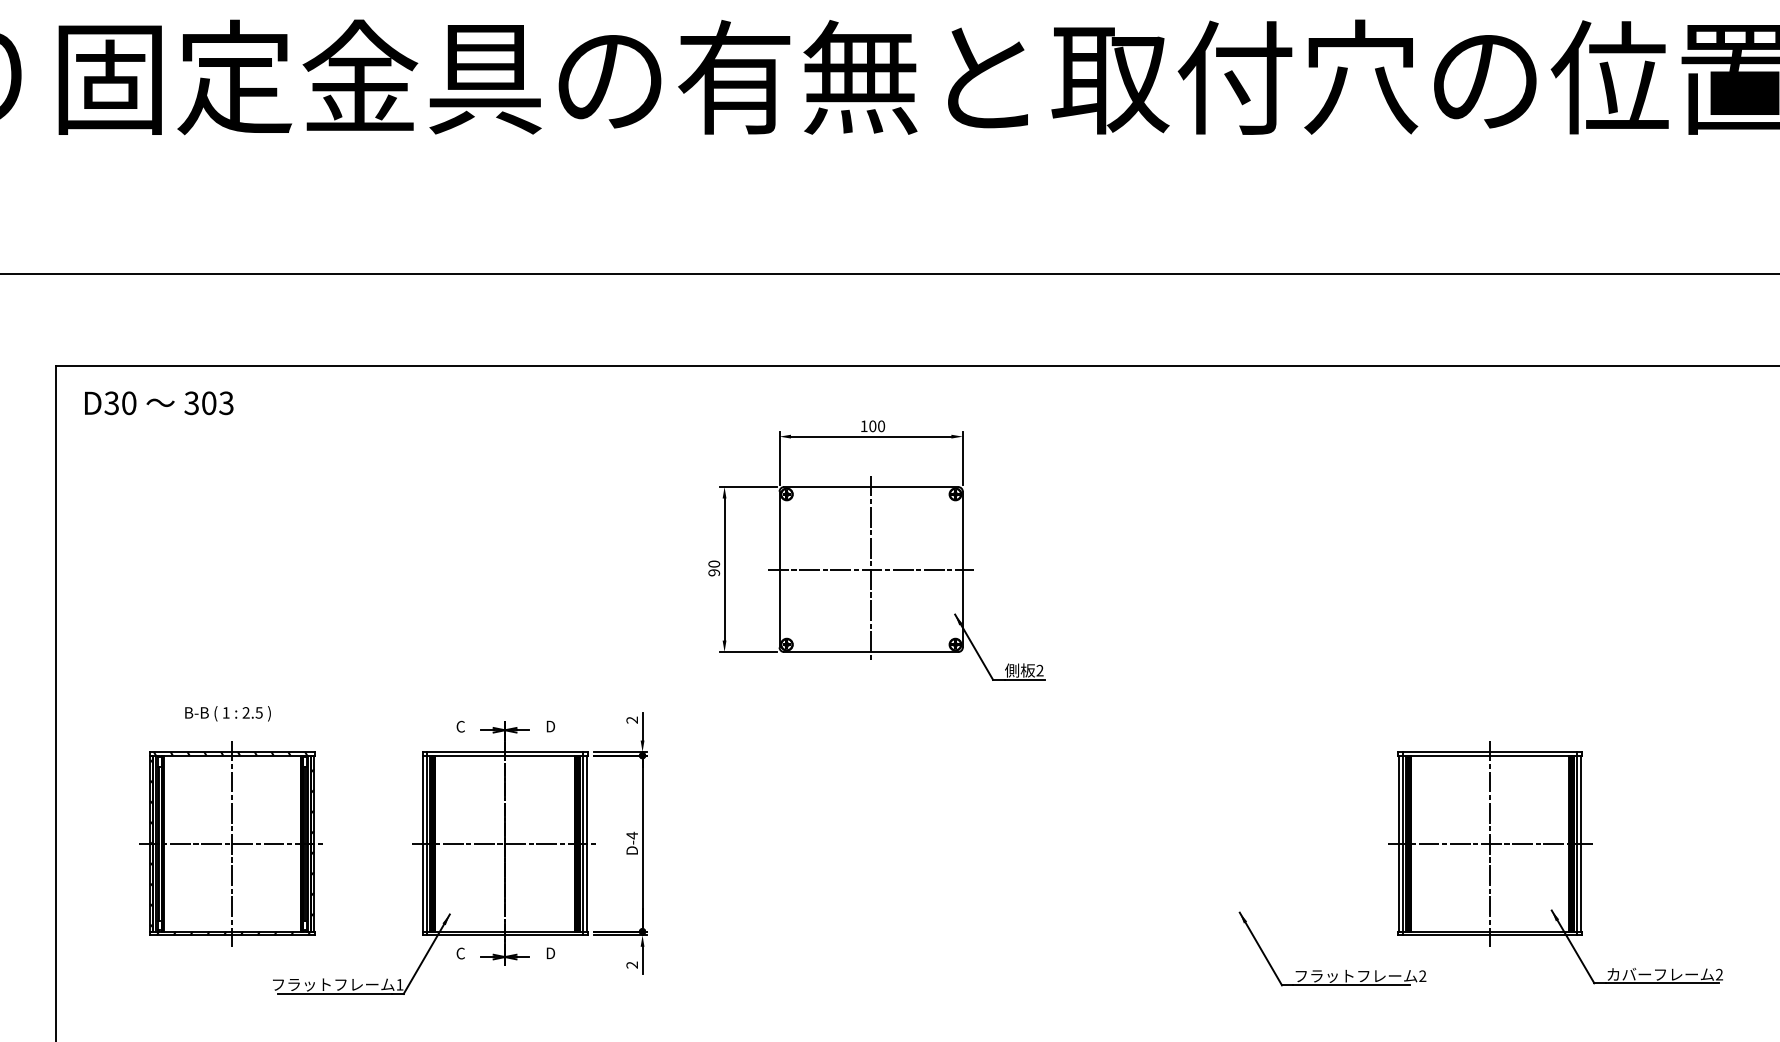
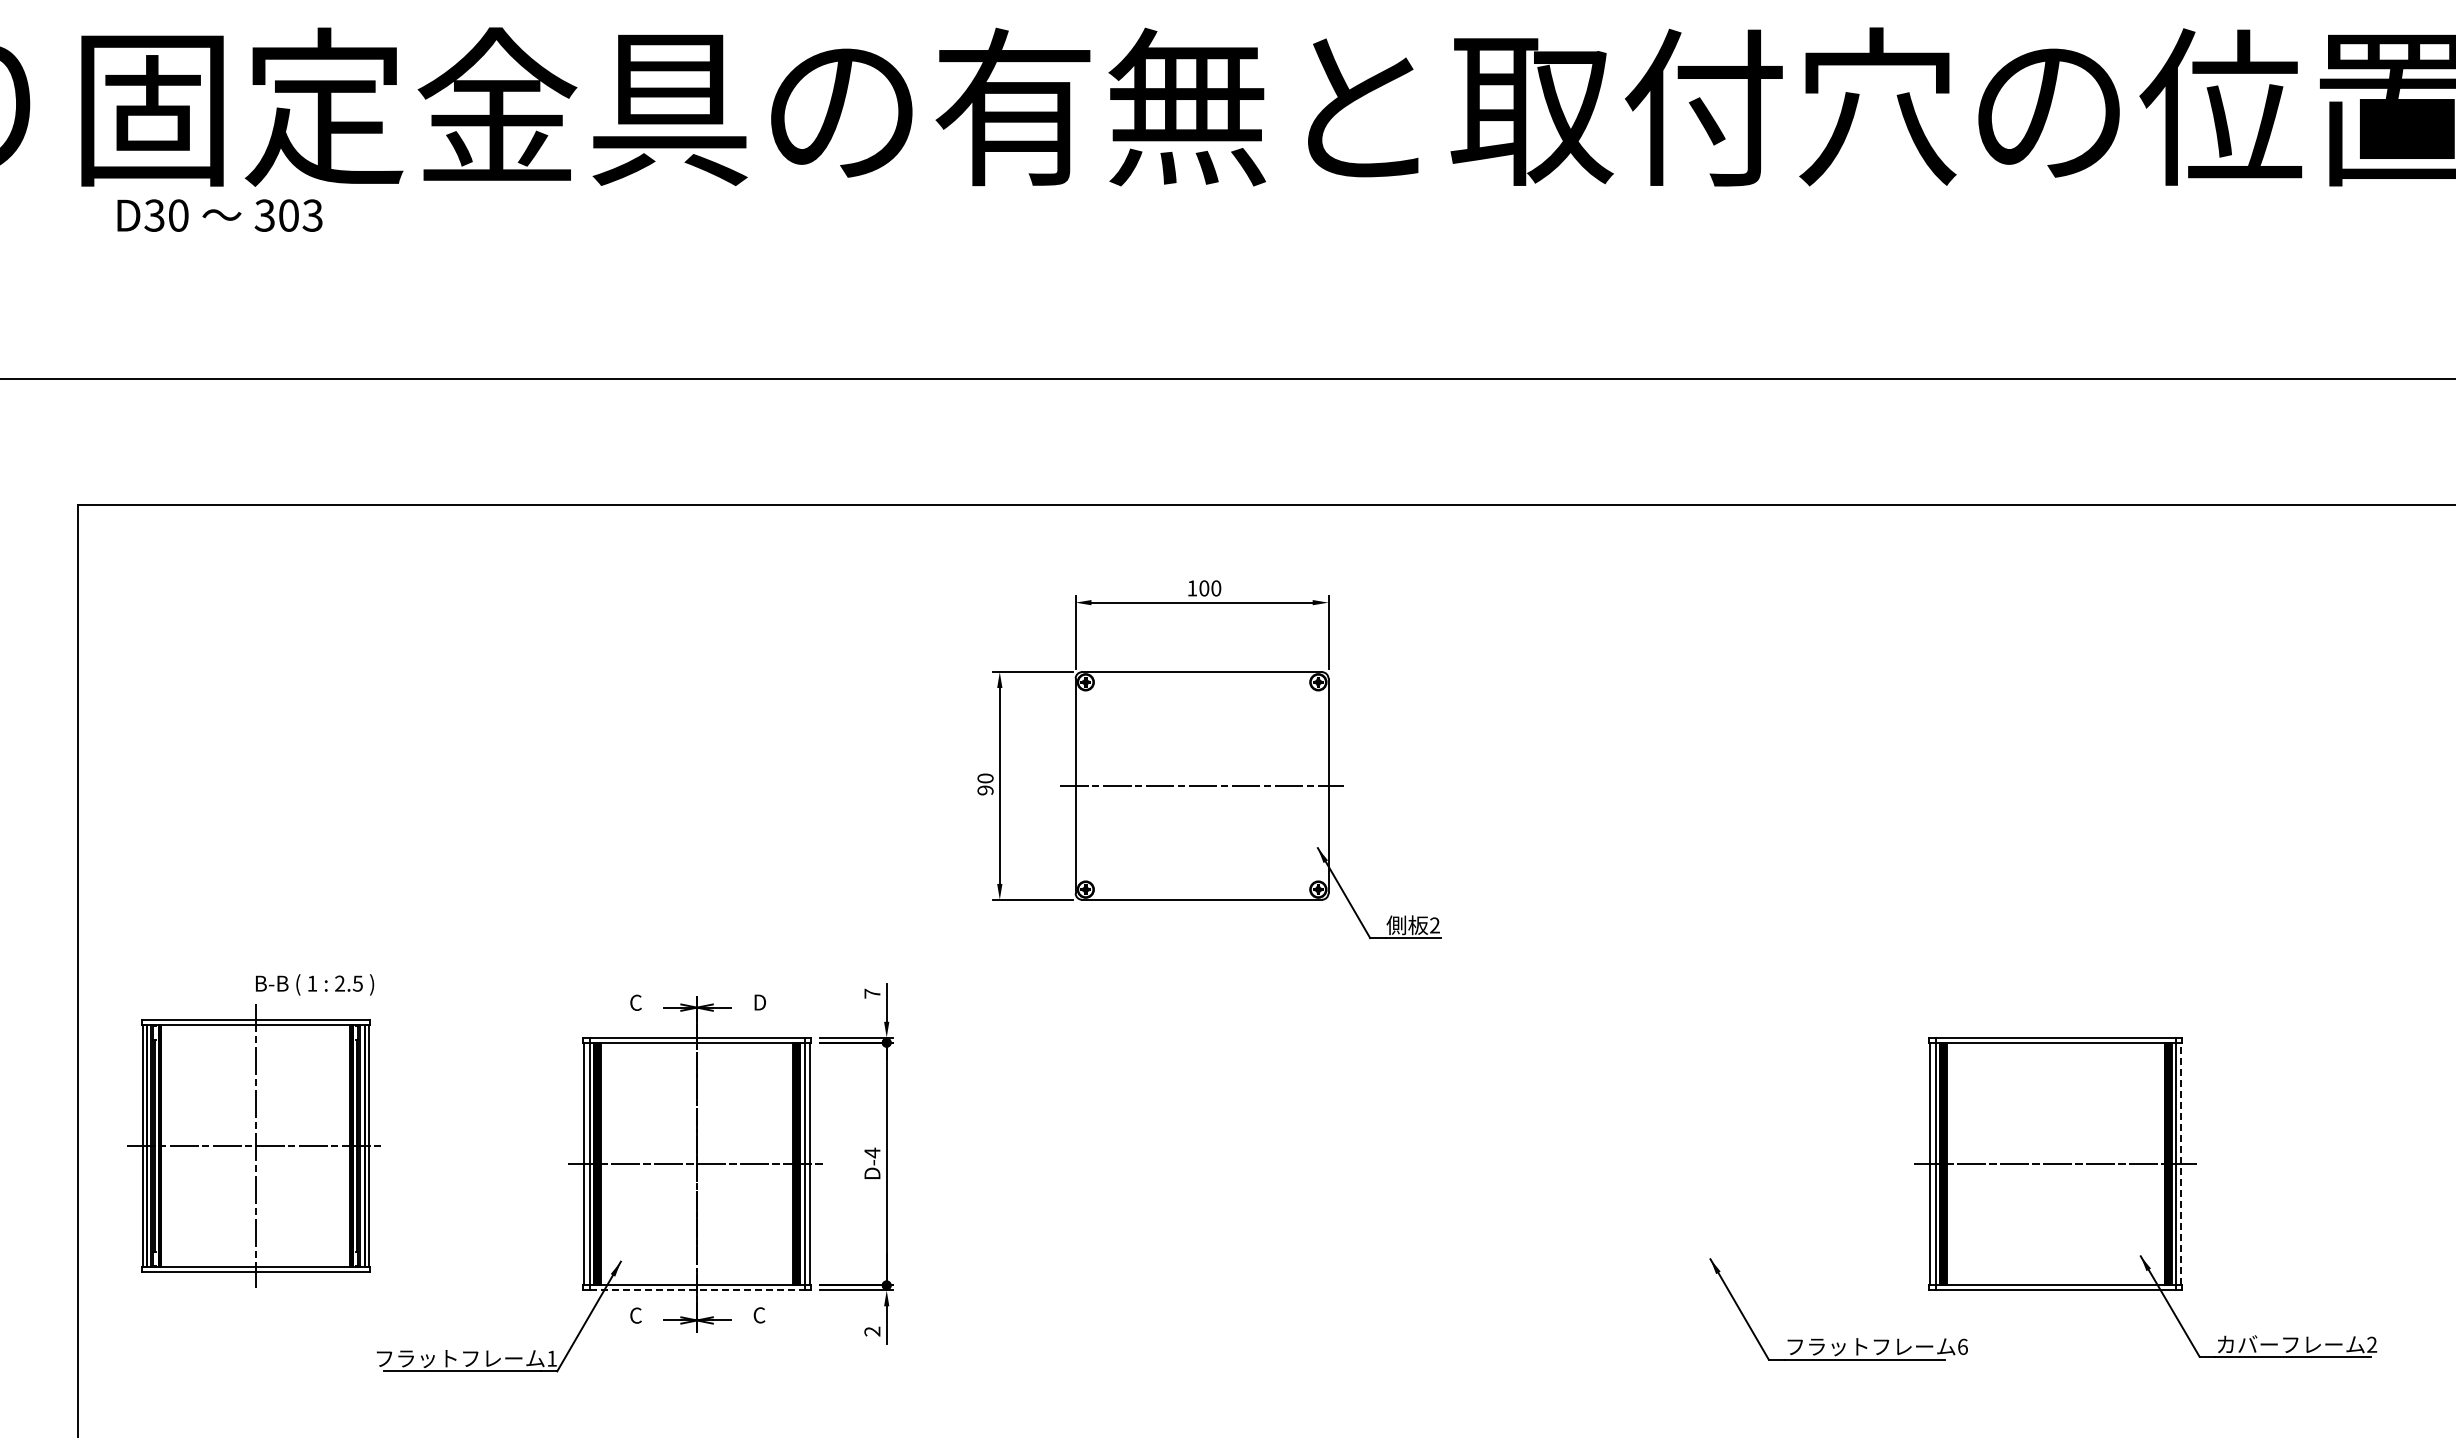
text: (158, 403) -> (219, 215), moved
line: (871, 569) -> (1202, 785), removed
text: (632, 720) -> (872, 993), 2 -> 7
part: (230, 843) -> (253, 1145), moved
line: (1489, 843) -> (2055, 1163), removed
line: (1581, 843) -> (2181, 1163), solid -> dashed
line: (505, 935) -> (697, 1290), solid -> dashed
text: (550, 953) -> (759, 1315), D -> C
text: (1422, 975) -> (1962, 1346), 2 -> 6

